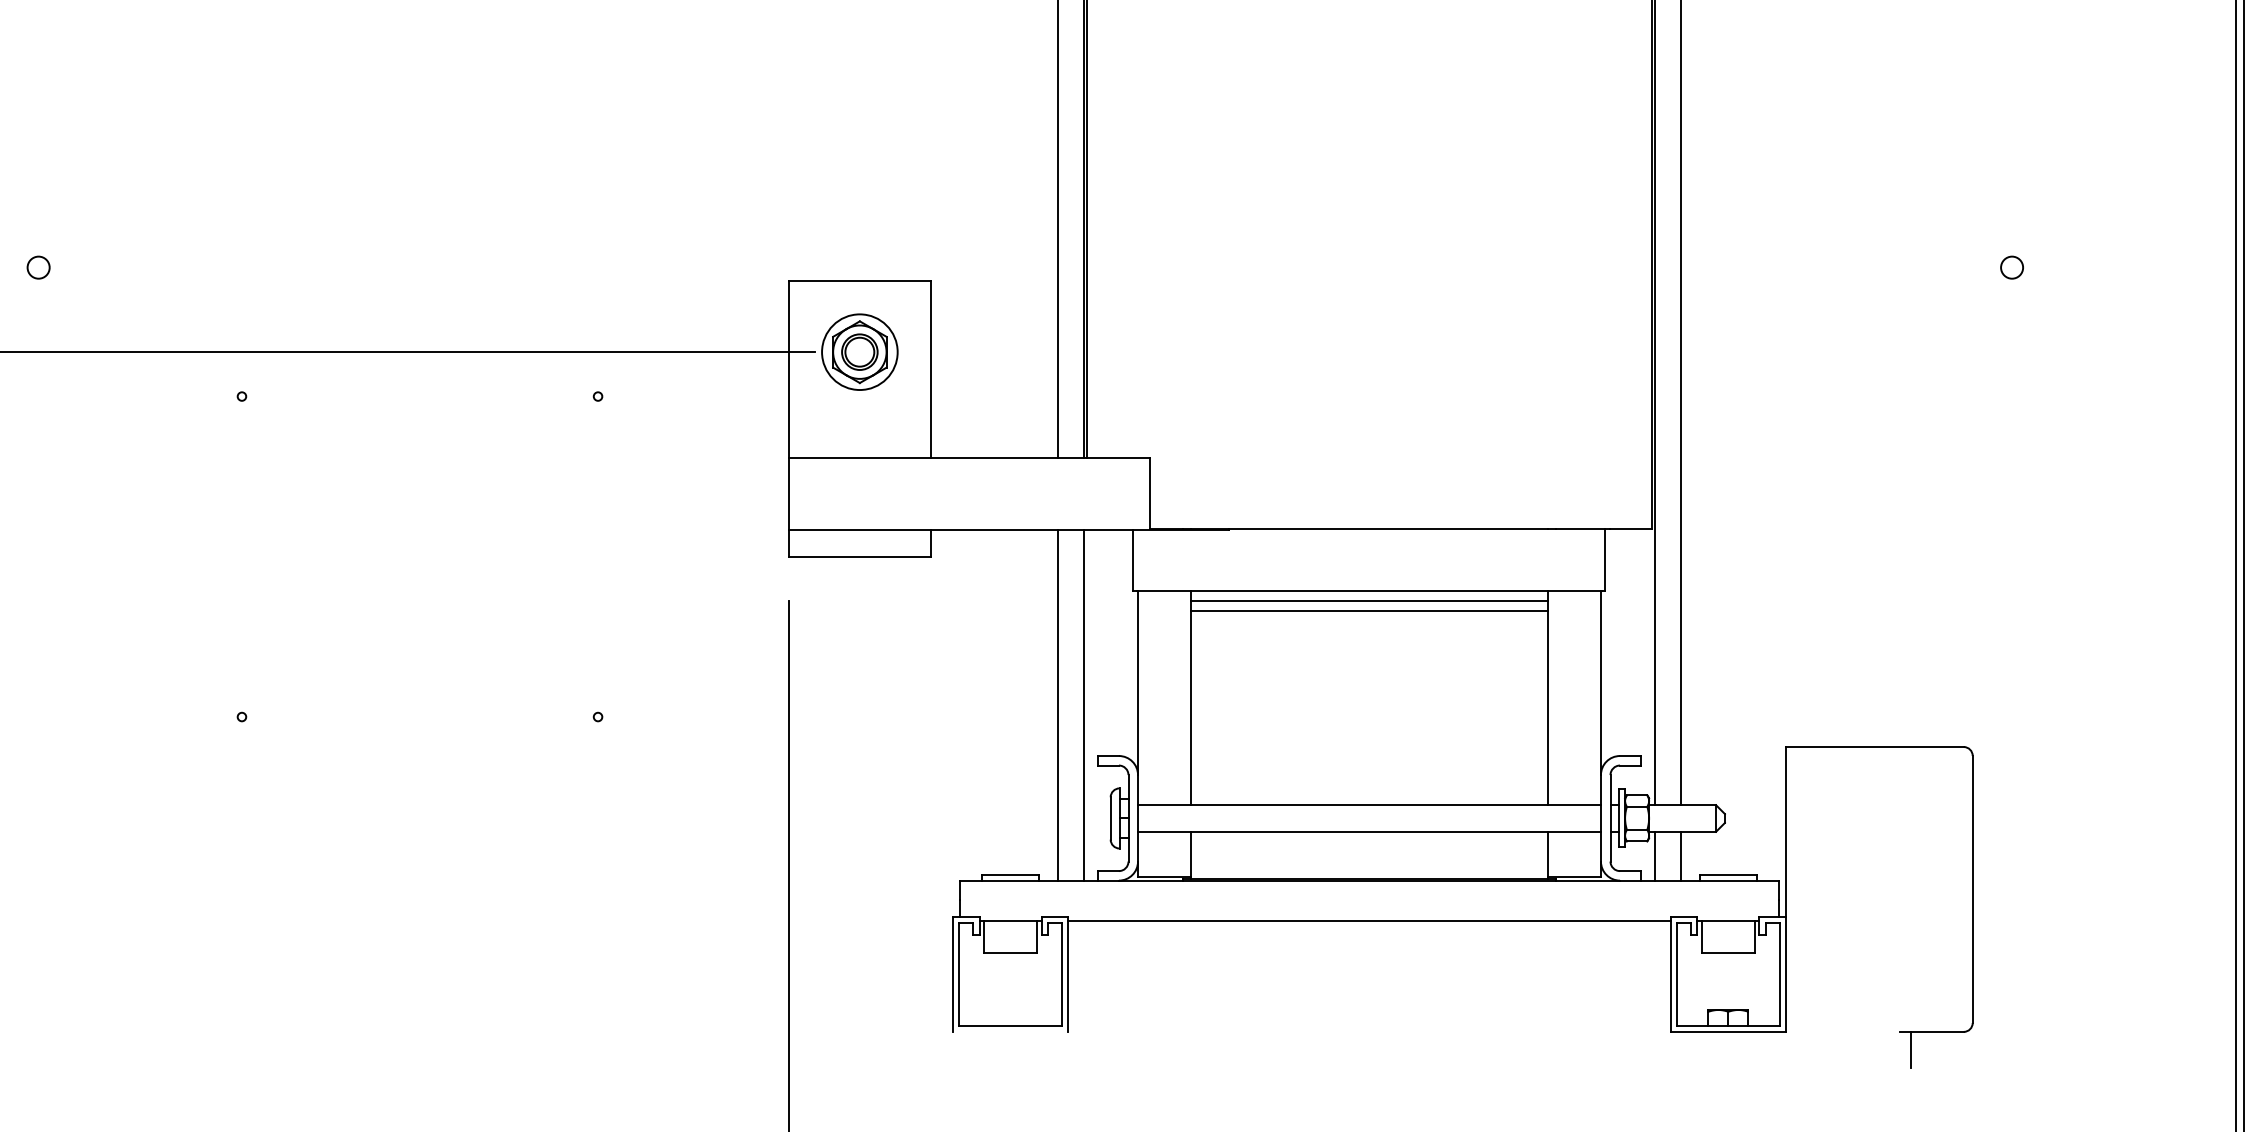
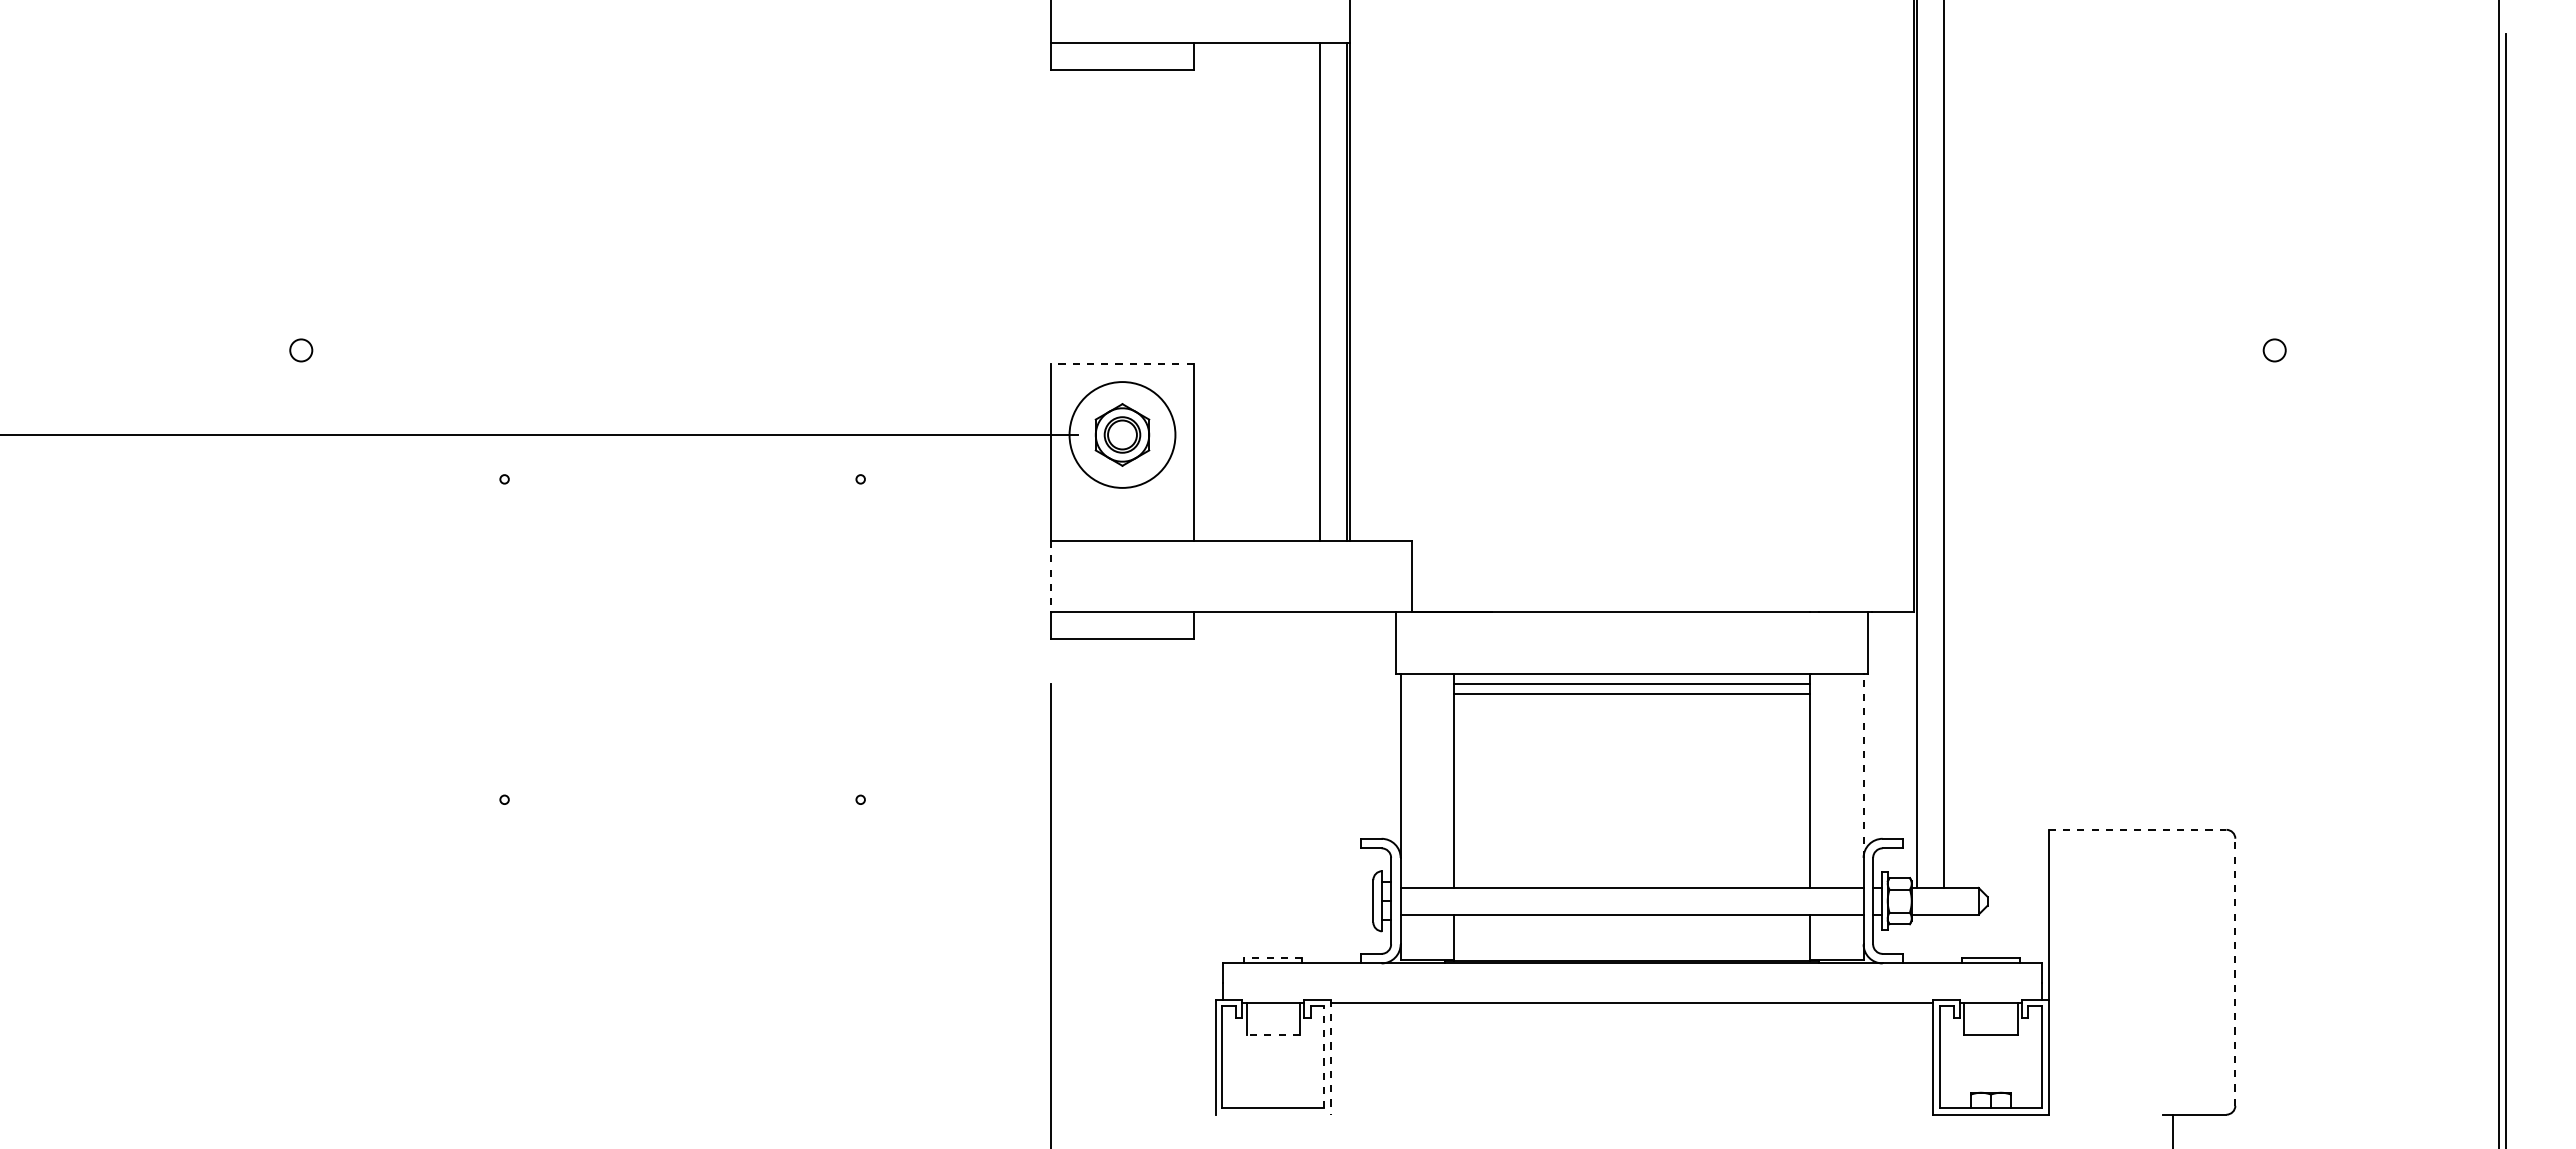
line: (859, 280) -> (1122, 363), solid -> dashed
circle: (859, 351) -> (1122, 434), size x1.4
line: (788, 493) -> (1051, 576), solid -> dashed
line: (1600, 683) -> (1863, 766), solid -> dashed
line: (1057, 704) -> (1320, 787), removed
line: (1084, 704) -> (1347, 787), removed
line: (1874, 746) -> (2137, 829), solid -> dashed
line: (1654, 855) -> (1917, 938), removed
line: (1680, 855) -> (1943, 938), removed
line: (1010, 874) -> (1273, 957), solid -> dashed
line: (1972, 889) -> (2235, 972), solid -> dashed
line: (1010, 952) -> (1273, 1035), solid -> dashed
line: (1061, 973) -> (1324, 1056), solid -> dashed
line: (1067, 974) -> (1330, 1057), solid -> dashed

